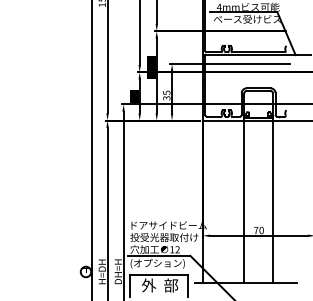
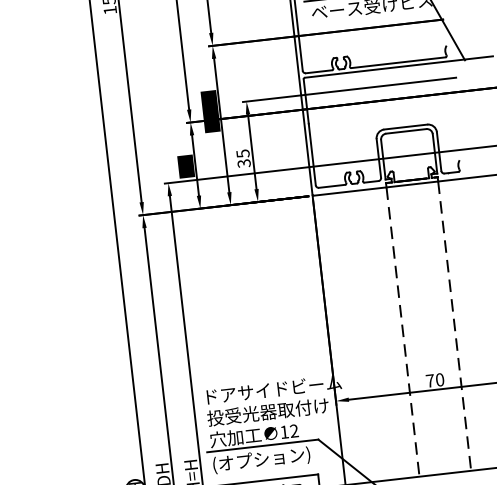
line: (244, 202) -> (403, 333), solid -> dashed
line: (273, 202) -> (455, 327), solid -> dashed

